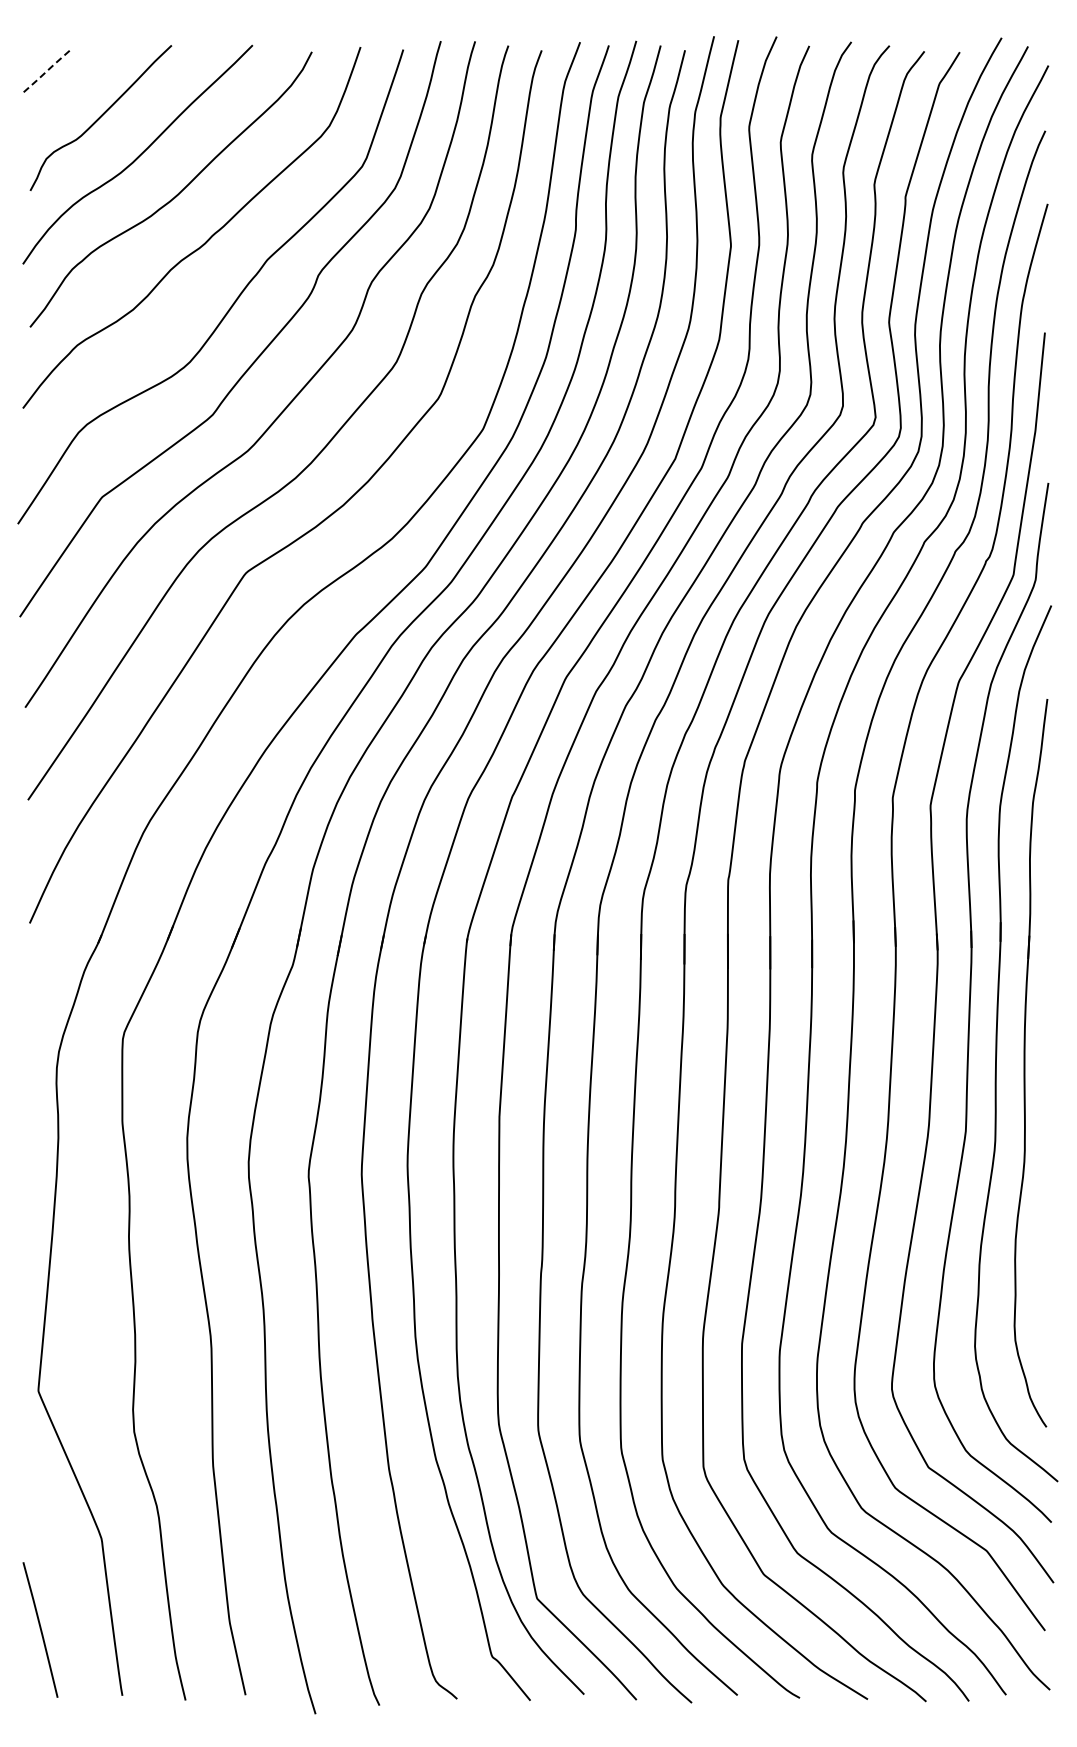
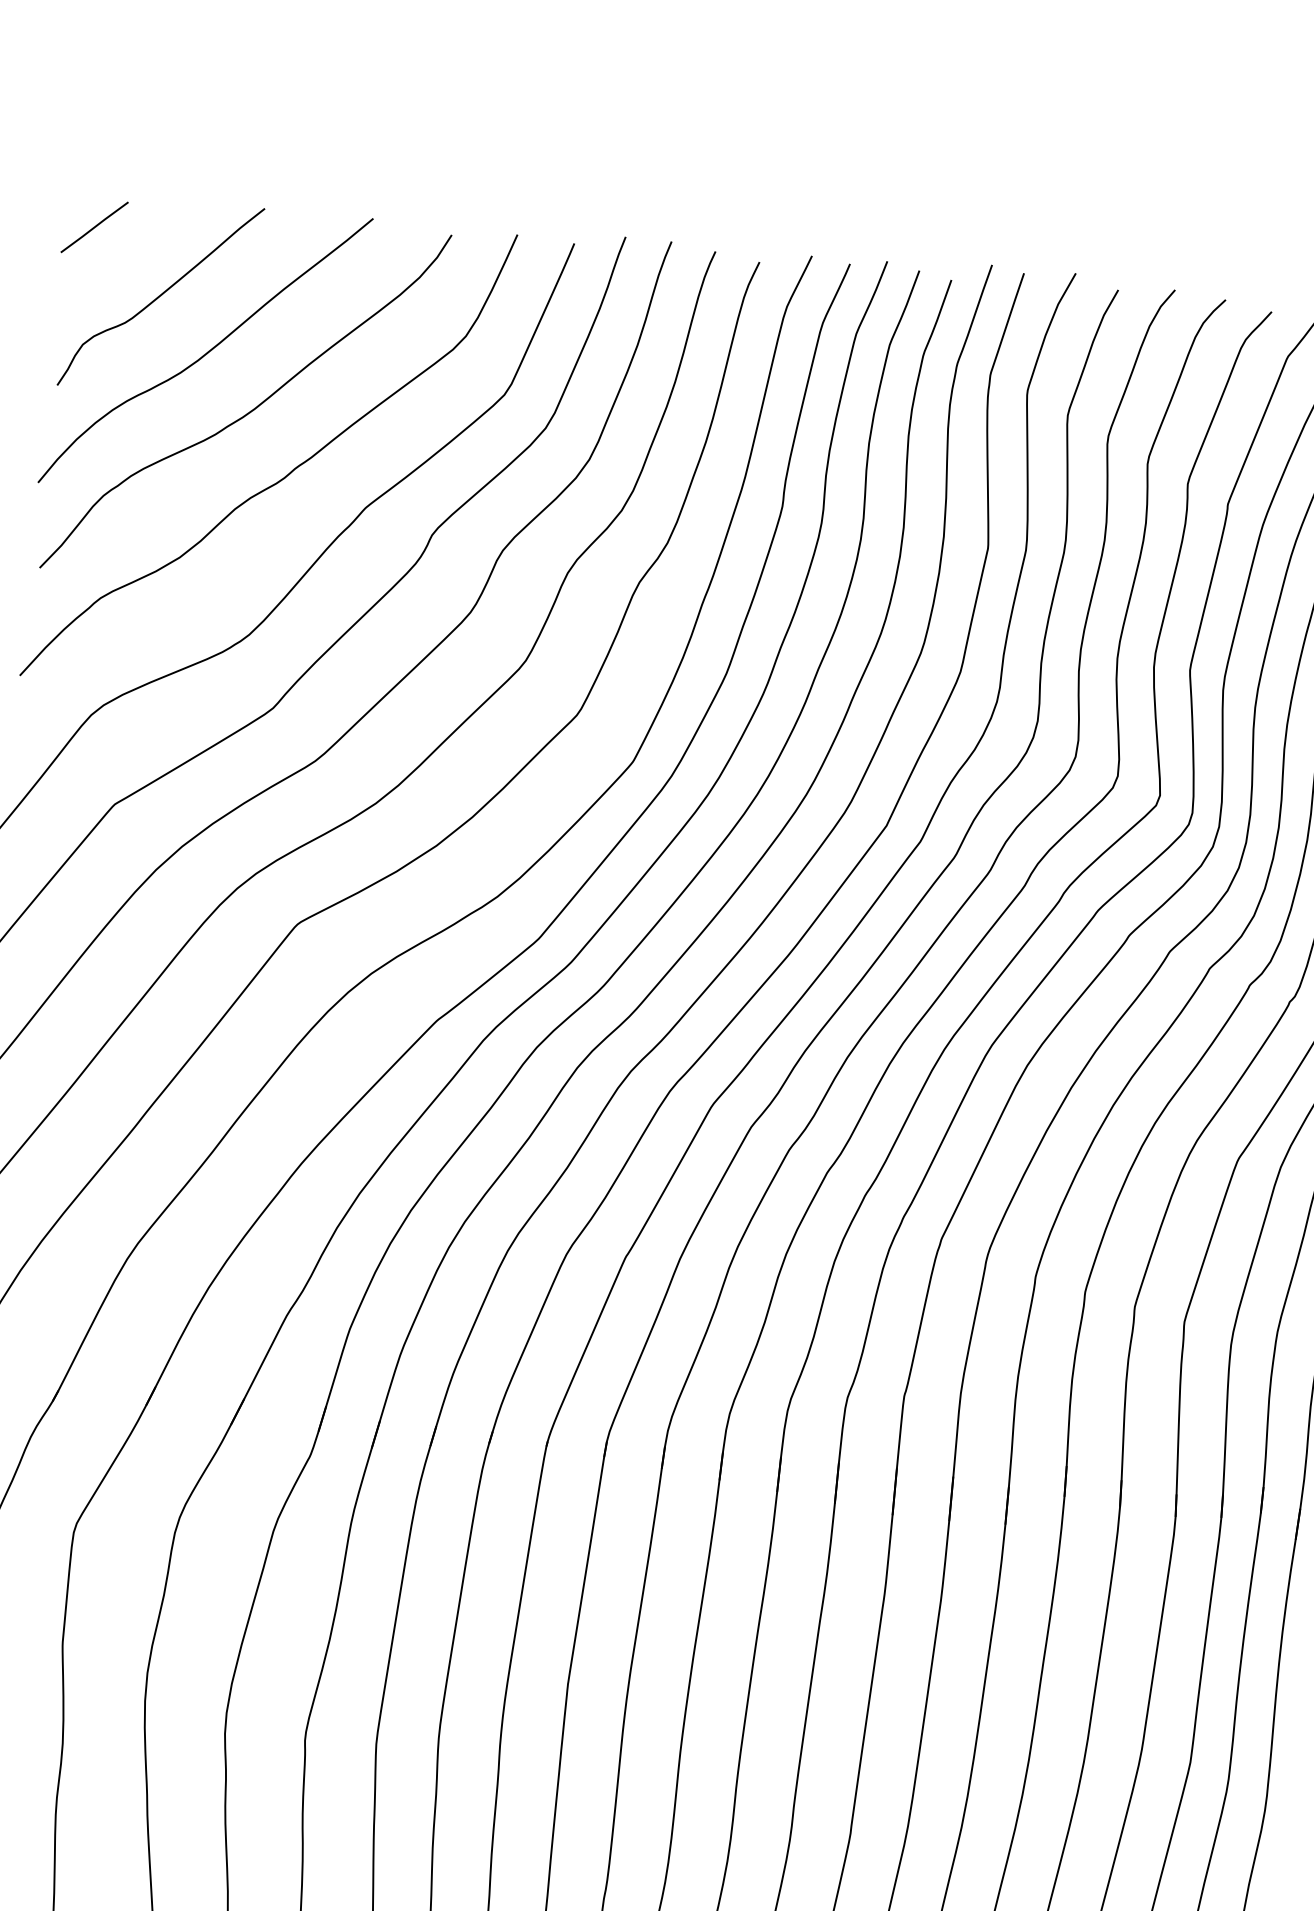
line: (47, 71) -> (95, 227), dashed -> solid

